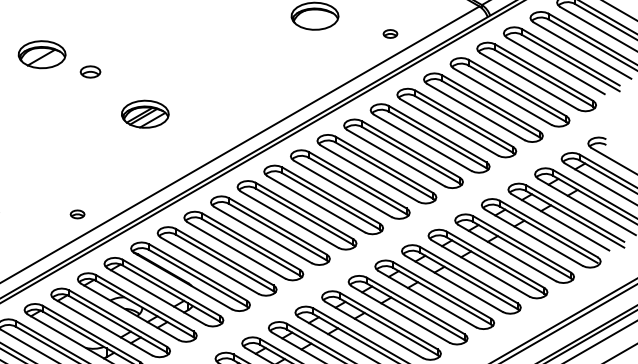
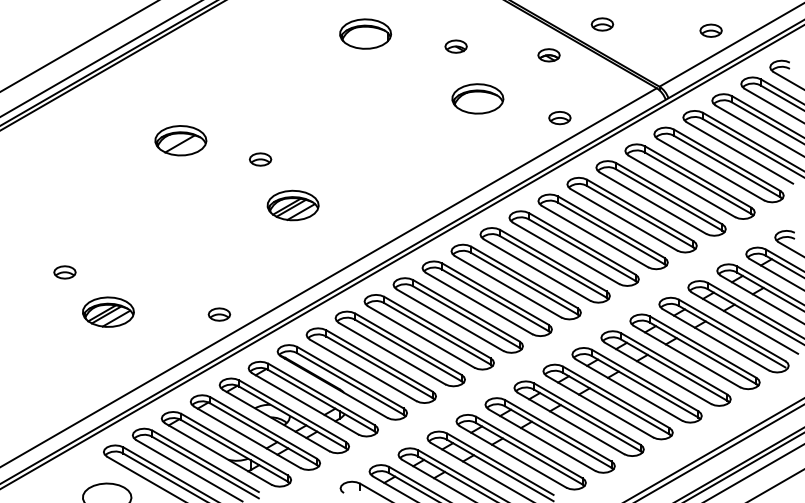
part: (390, 34) -> (559, 118), size x1.43
part: (90, 71) -> (260, 159), moved
part: (77, 214) -> (219, 314), size x1.43

